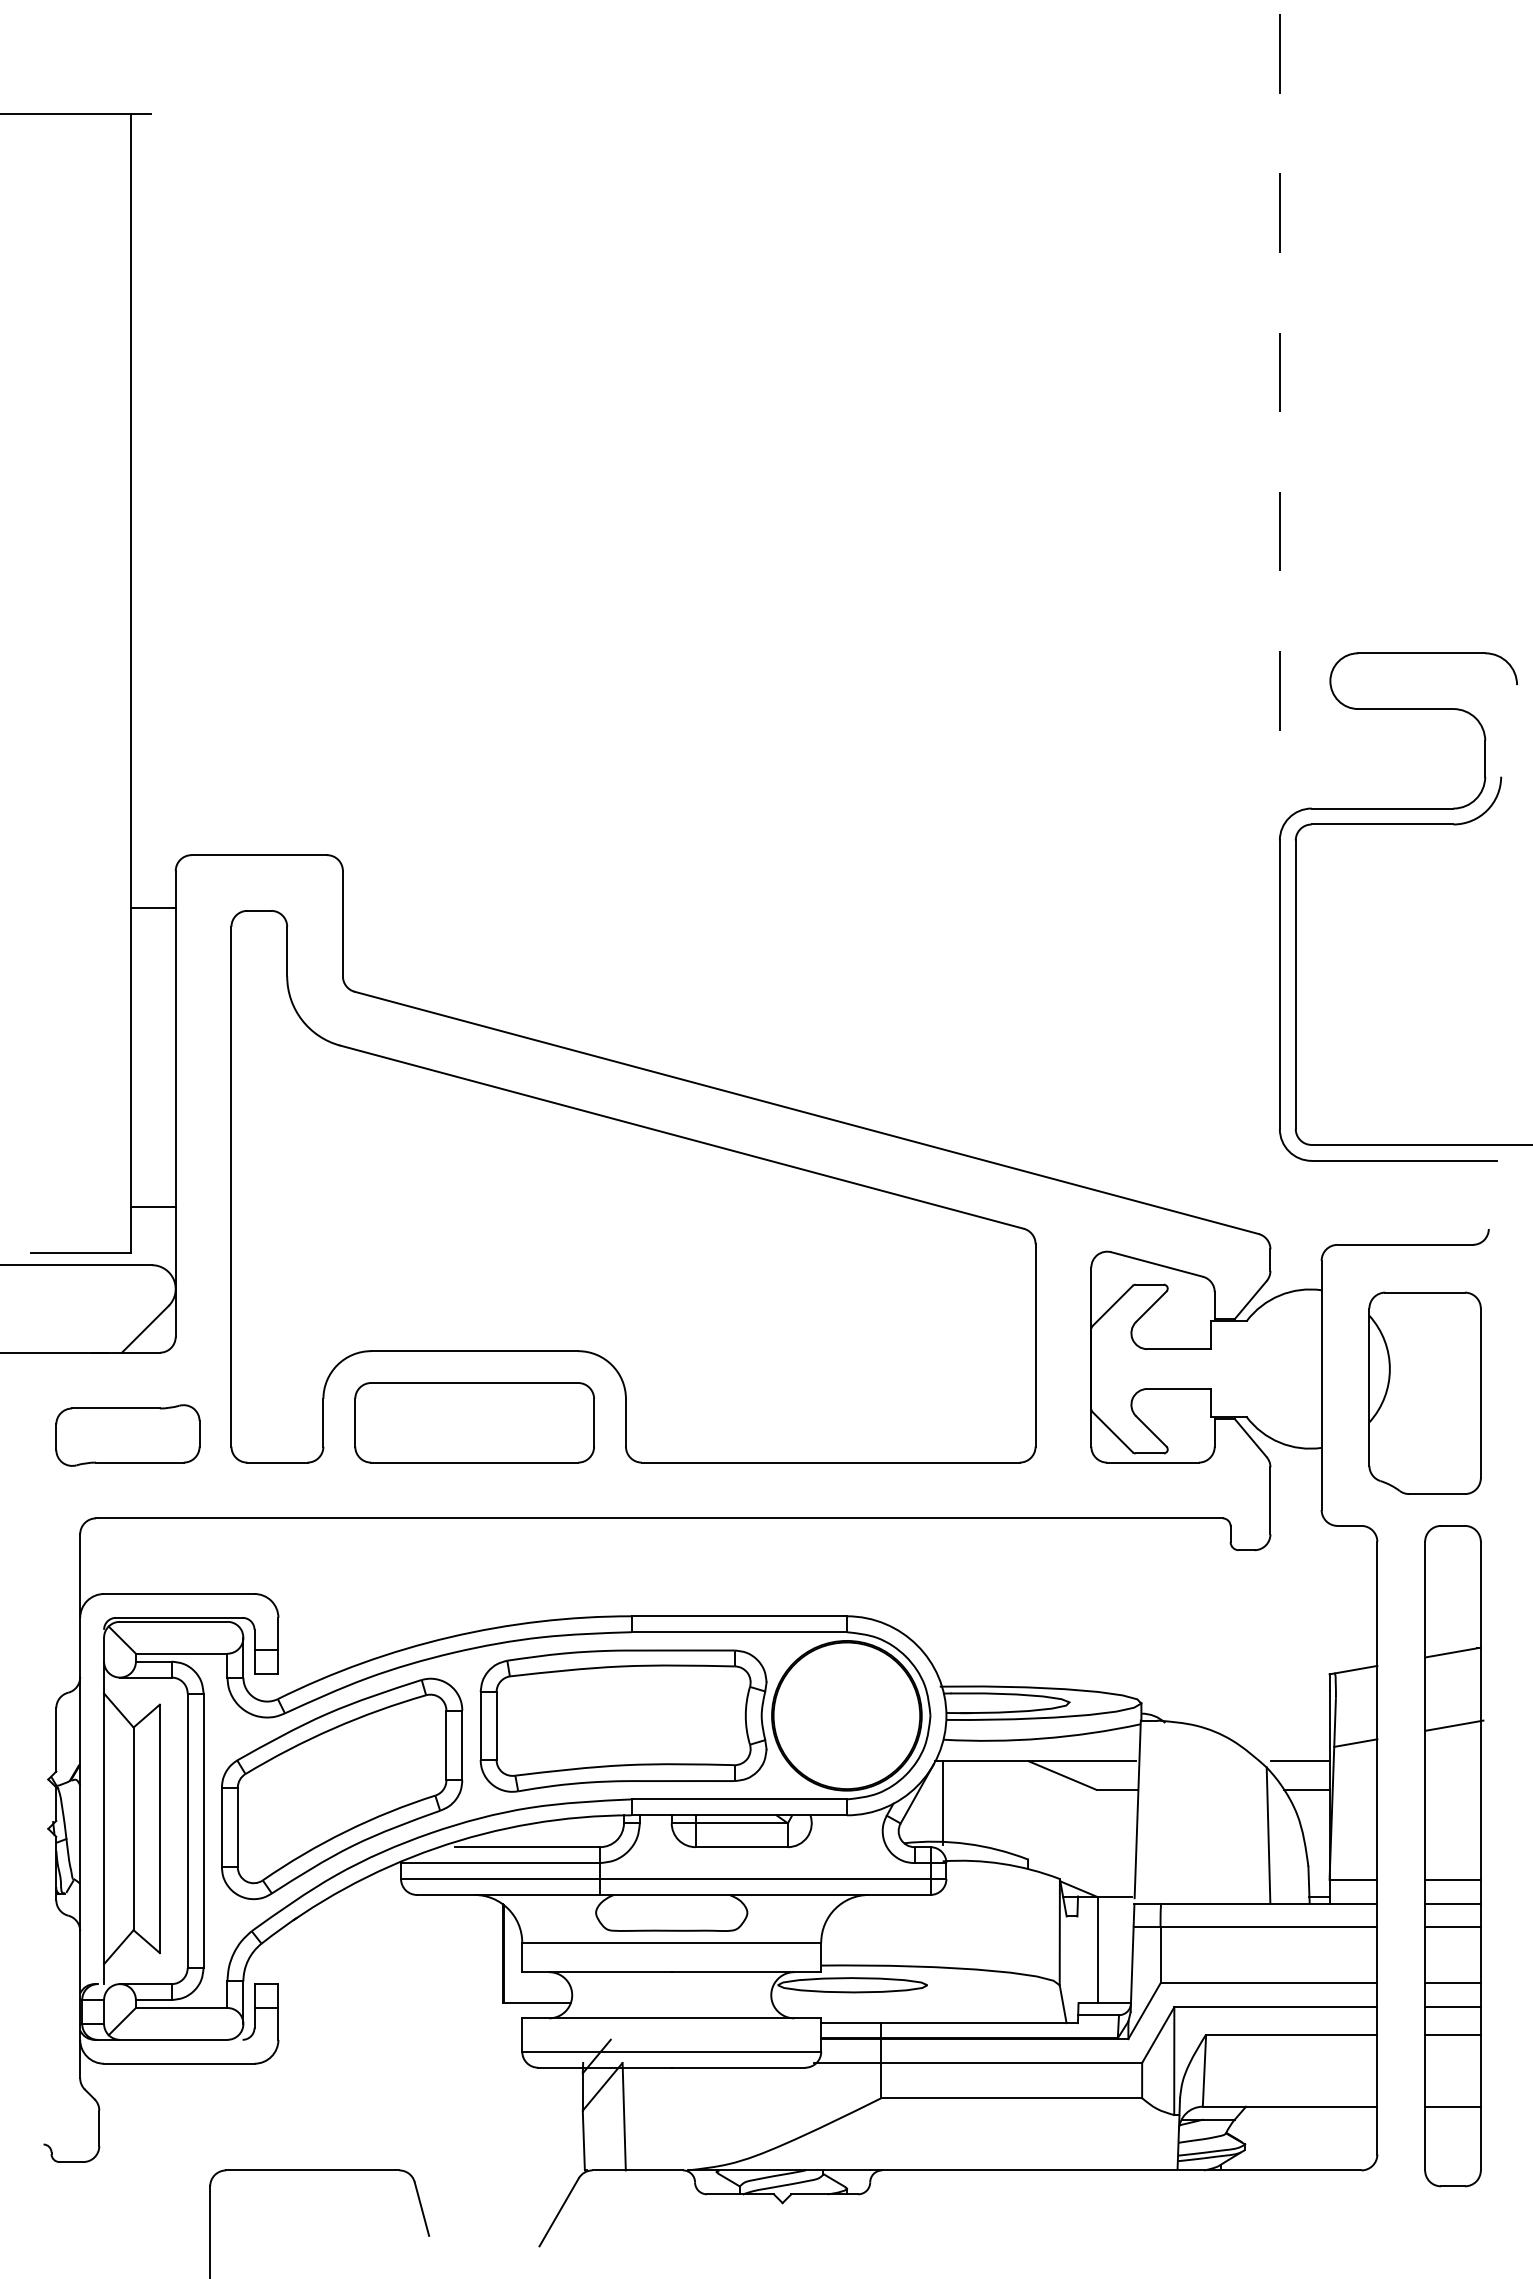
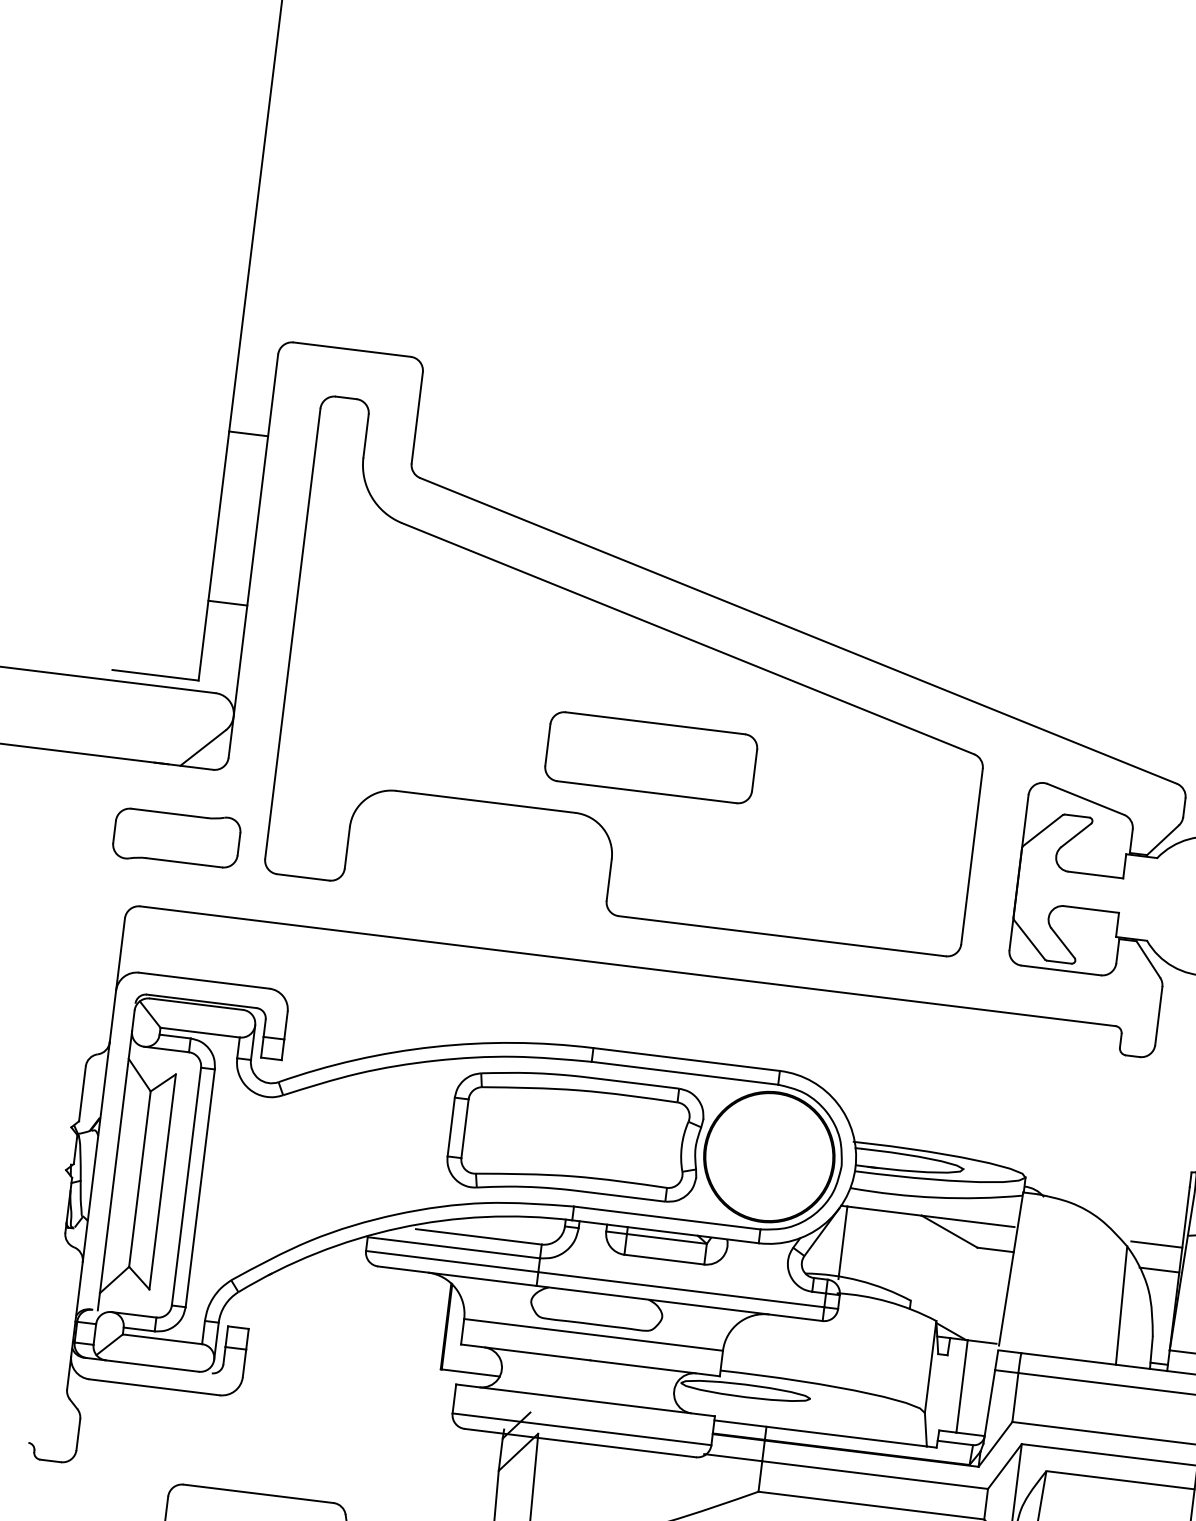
line: (152, 908) -> (248, 433), moved
line: (152, 1207) -> (227, 603), moved
part: (474, 1422) -> (651, 757), moved
part: (342, 1788) -> (325, 1166), removed

